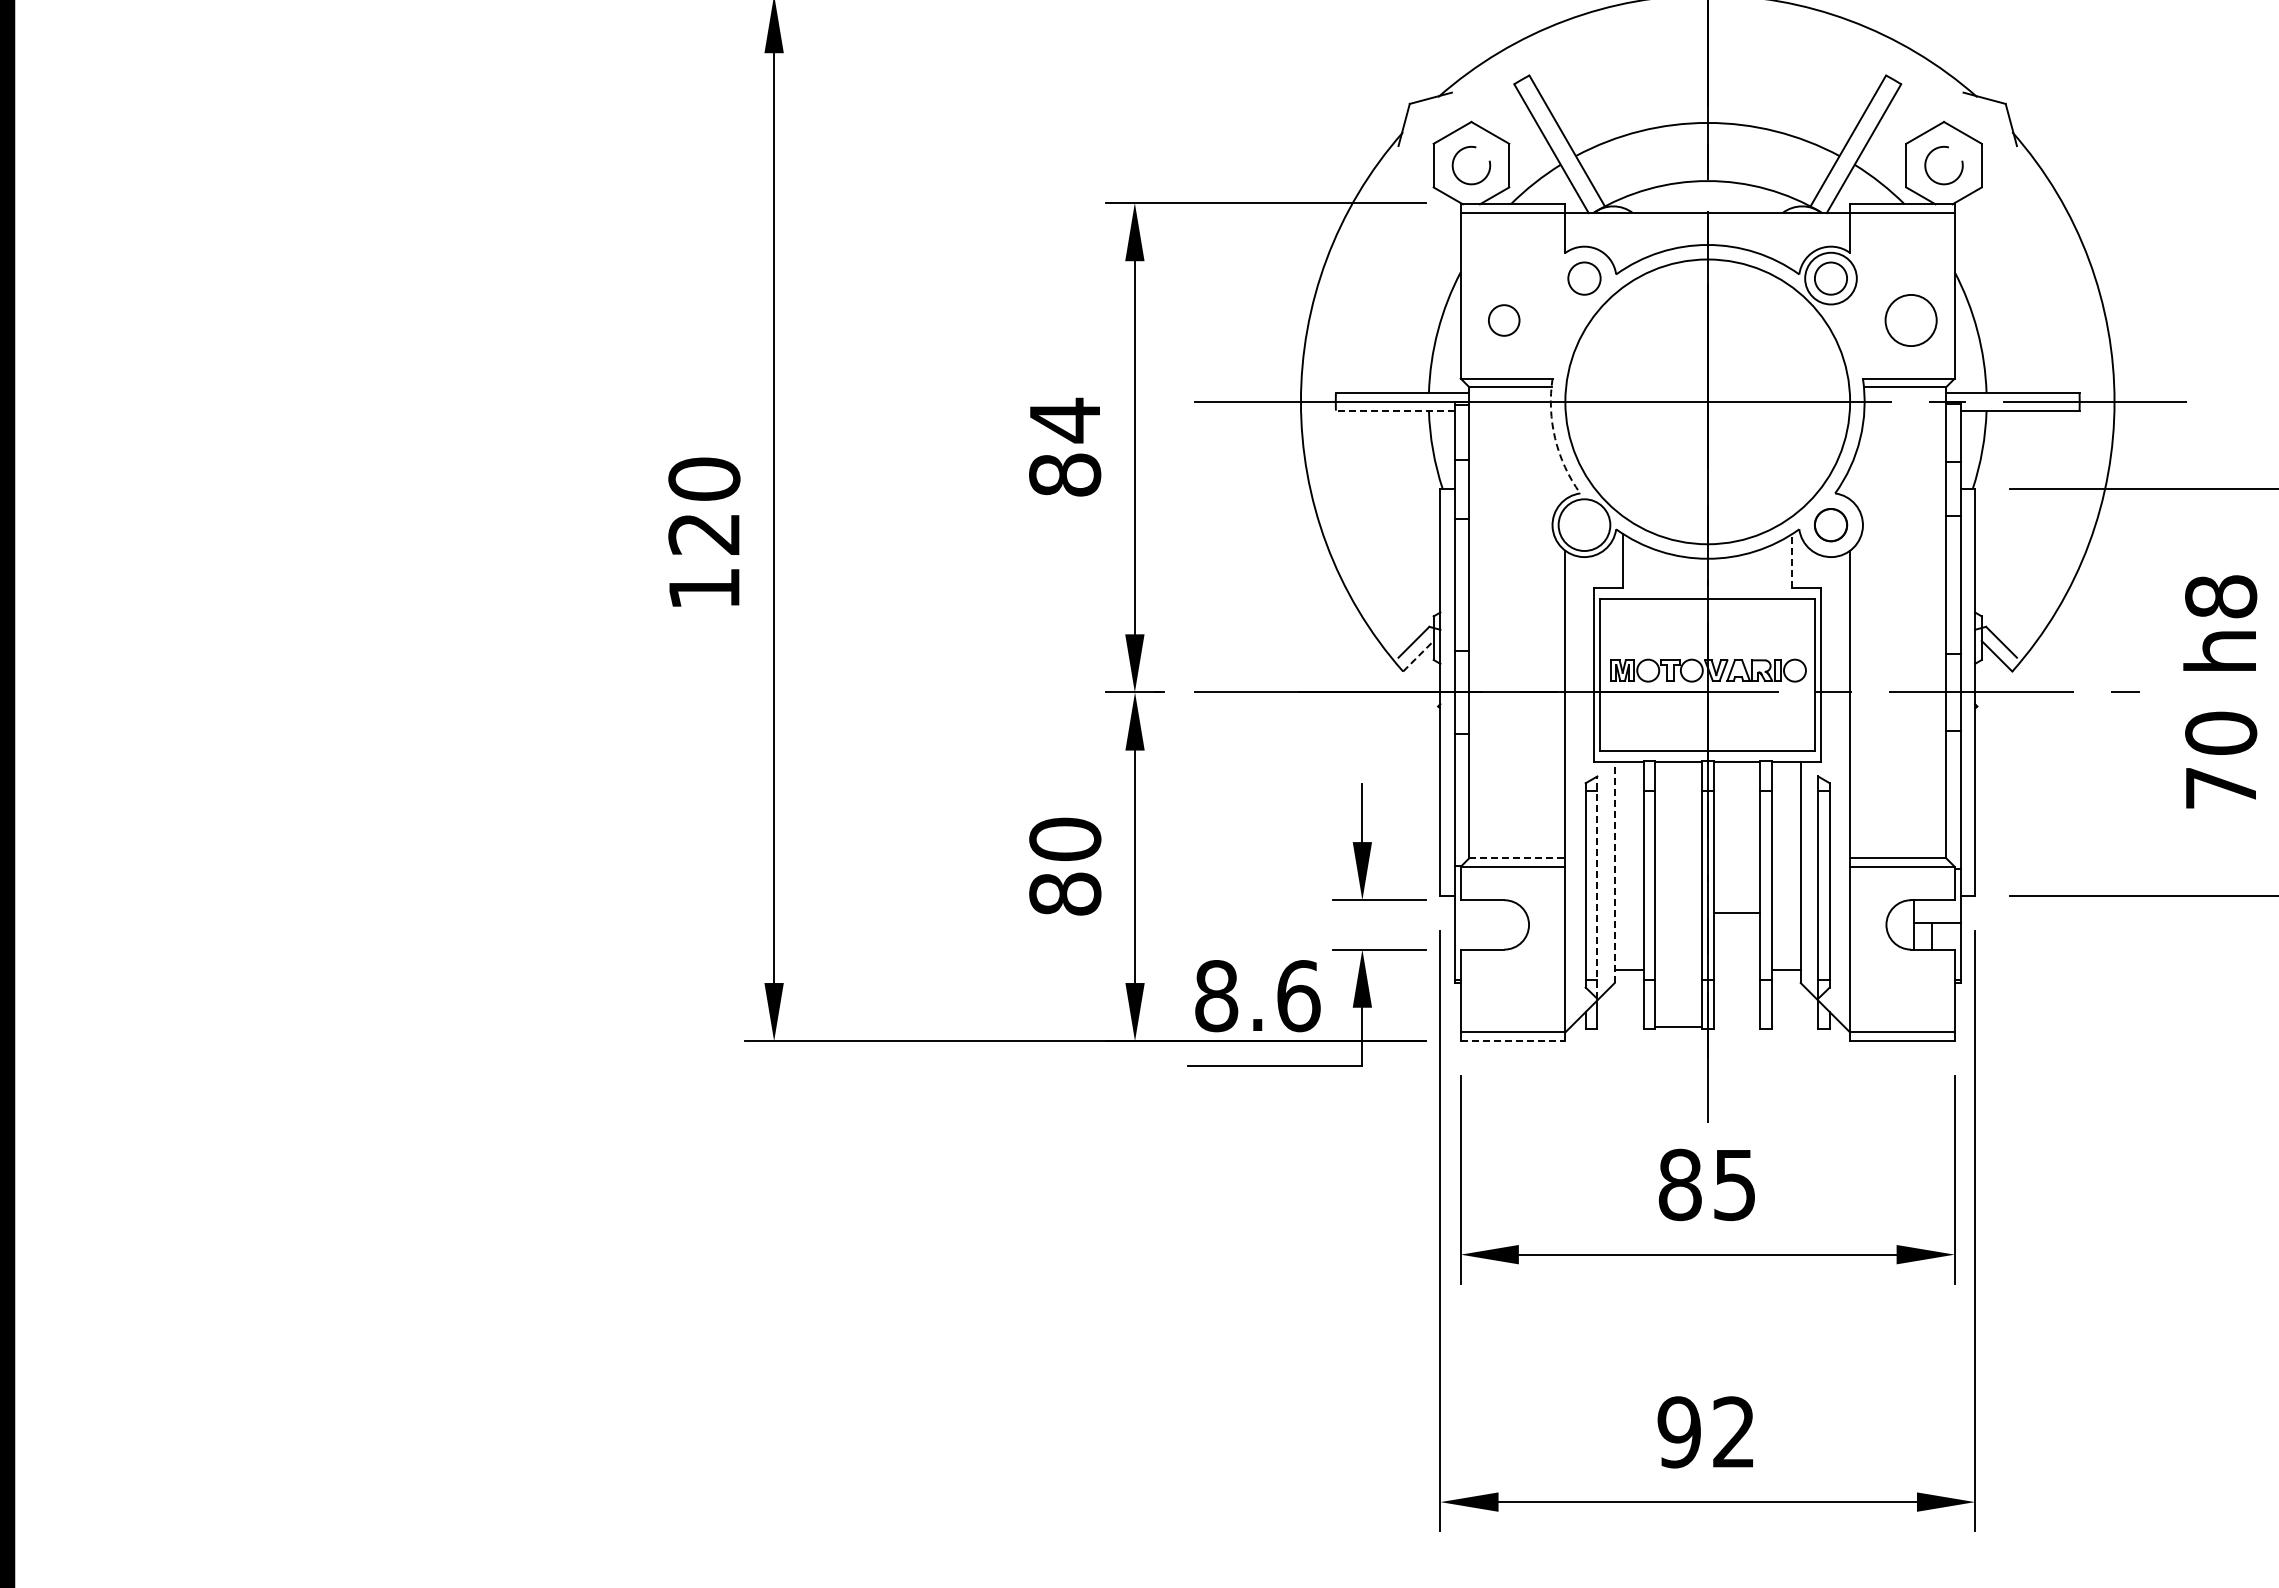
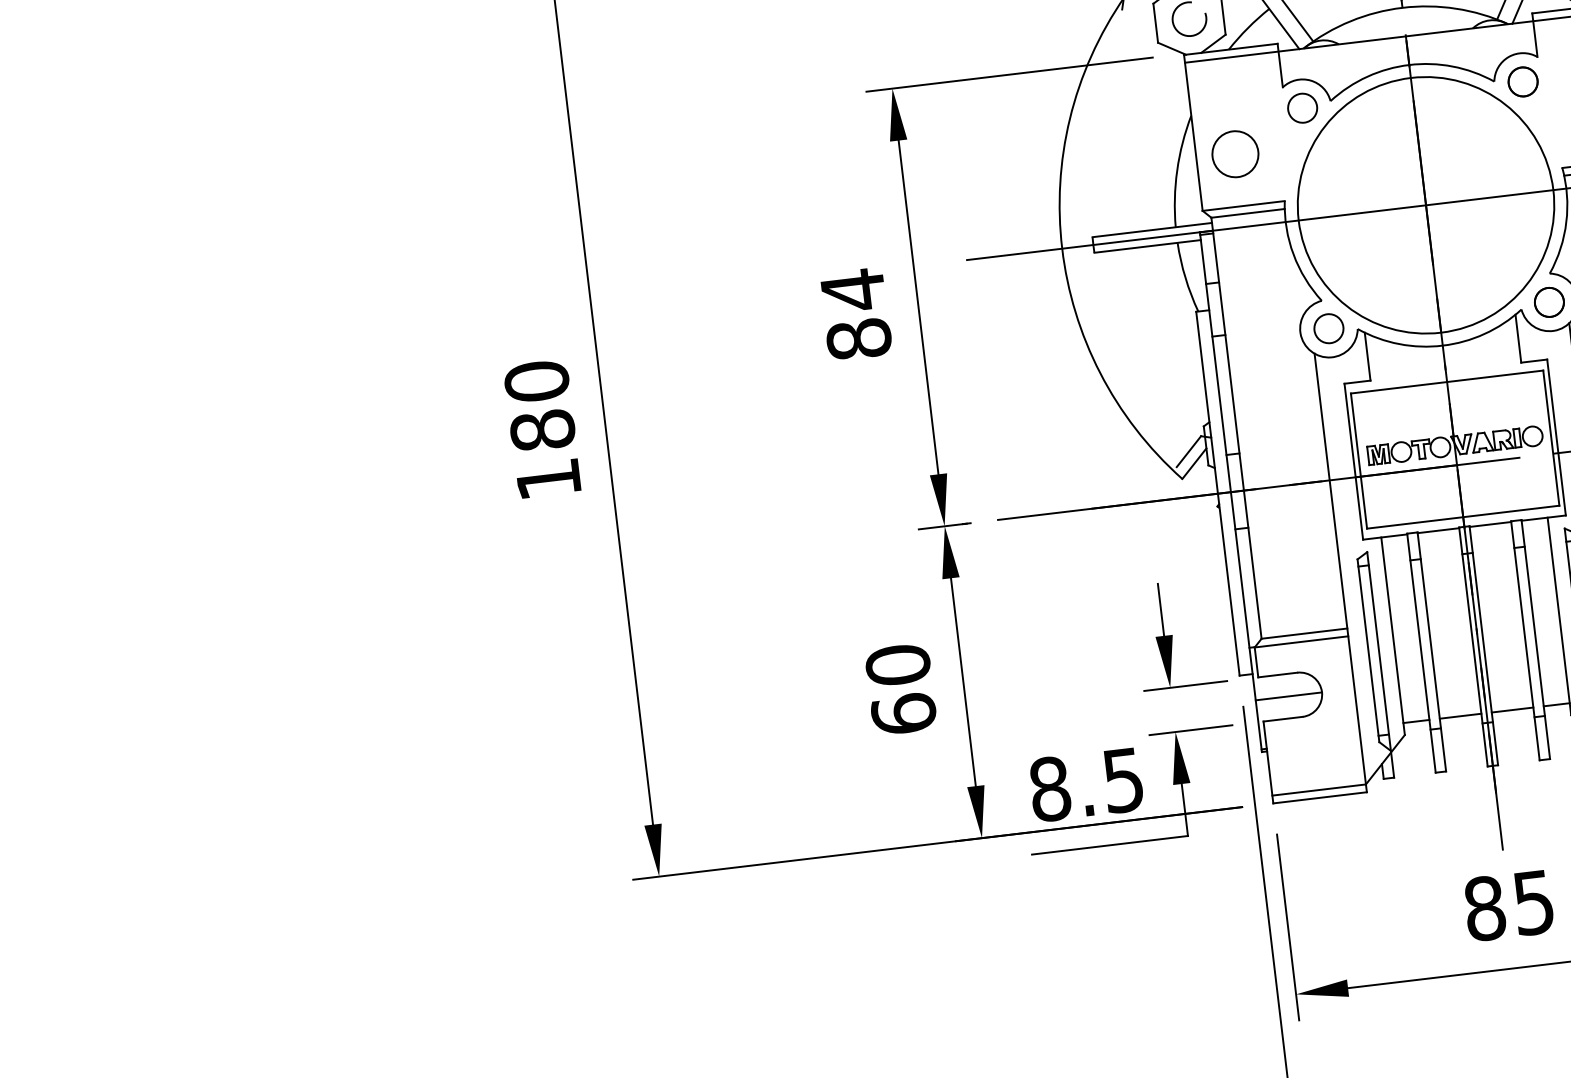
circle: (1830, 278) -> (1522, 81), size x0.62
circle: (1503, 320) -> (1234, 154), size x1.67
line: (1395, 410) -> (1147, 246), dashed -> solid
arc: (1555, 438) -> (1293, 254), dashed -> solid
circle: (1584, 525) -> (1328, 329), size x0.62
text: (704, 533) -> (542, 430), 120 -> 180
line: (1792, 561) -> (1518, 339), dashed -> solid
line: (1418, 656) -> (1194, 463), dashed -> solid
line: (1517, 858) -> (1304, 634), dashed -> solid
line: (1614, 872) -> (1392, 636), dashed -> solid
line: (1597, 887) -> (1379, 651), dashed -> solid
text: (1065, 893) -> (904, 713), 80 -> 60
line: (1736, 912) -> (1512, 709), moved
line: (1491, 925) -> (1288, 696), added
text: (1298, 996) -> (1123, 780), 8.6 -> 8.5
line: (1678, 1026) -> (1460, 716), moved
line: (1513, 1041) -> (1320, 798), dashed -> solid

